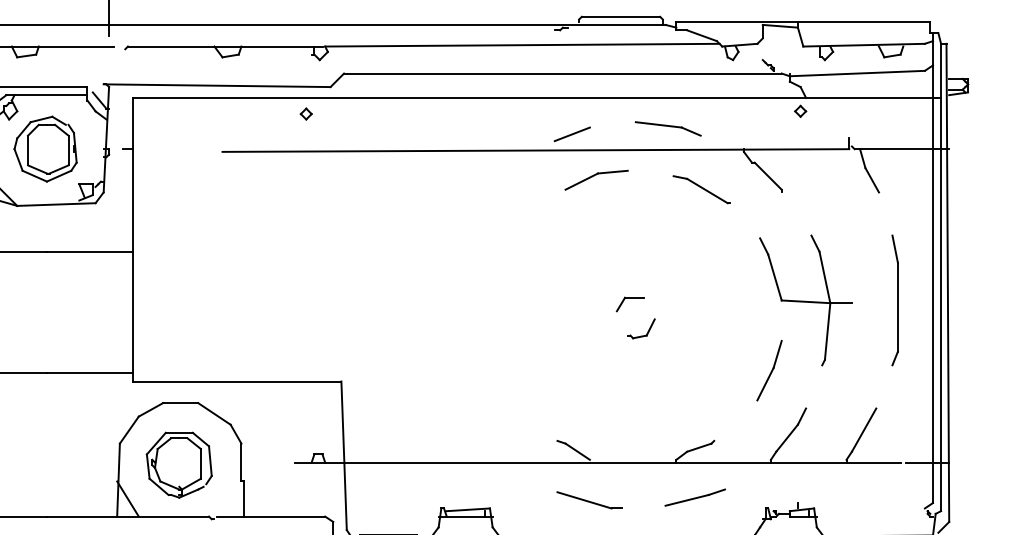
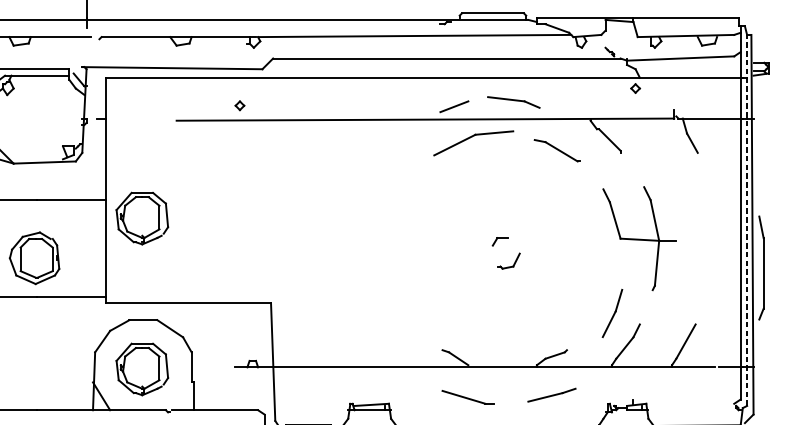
part: (305, 113) -> (239, 105), moved
part: (667, 128) -> (513, 102), moved
part: (45, 148) -> (34, 257), moved
part: (596, 179) -> (473, 142), size x1.6
part: (178, 274) -> (141, 218), added
line: (941, 277) -> (747, 220), solid -> dashed
part: (894, 300) -> (760, 268), moved
part: (629, 304) -> (499, 241), size x0.7
part: (769, 370) -> (612, 313), moved

